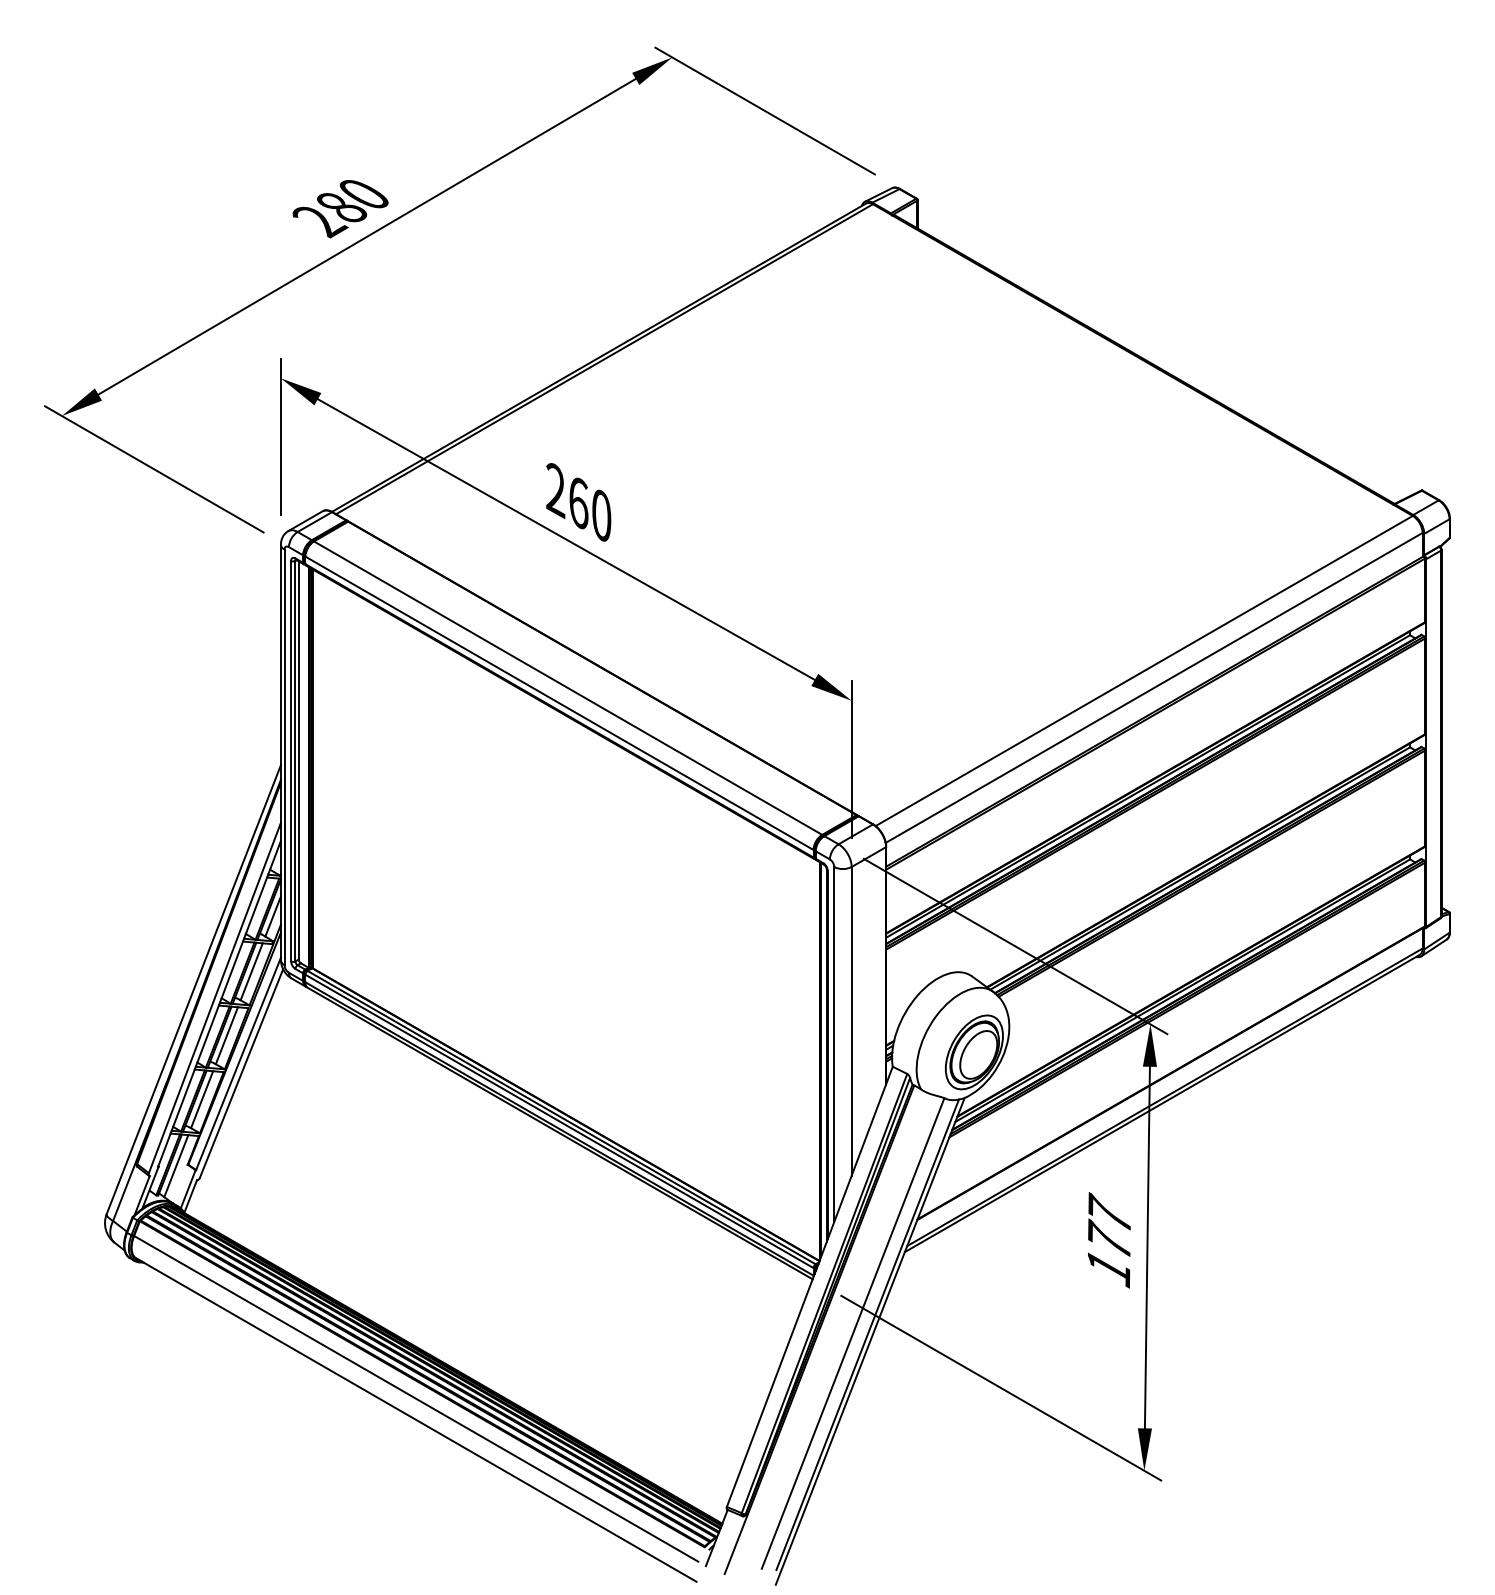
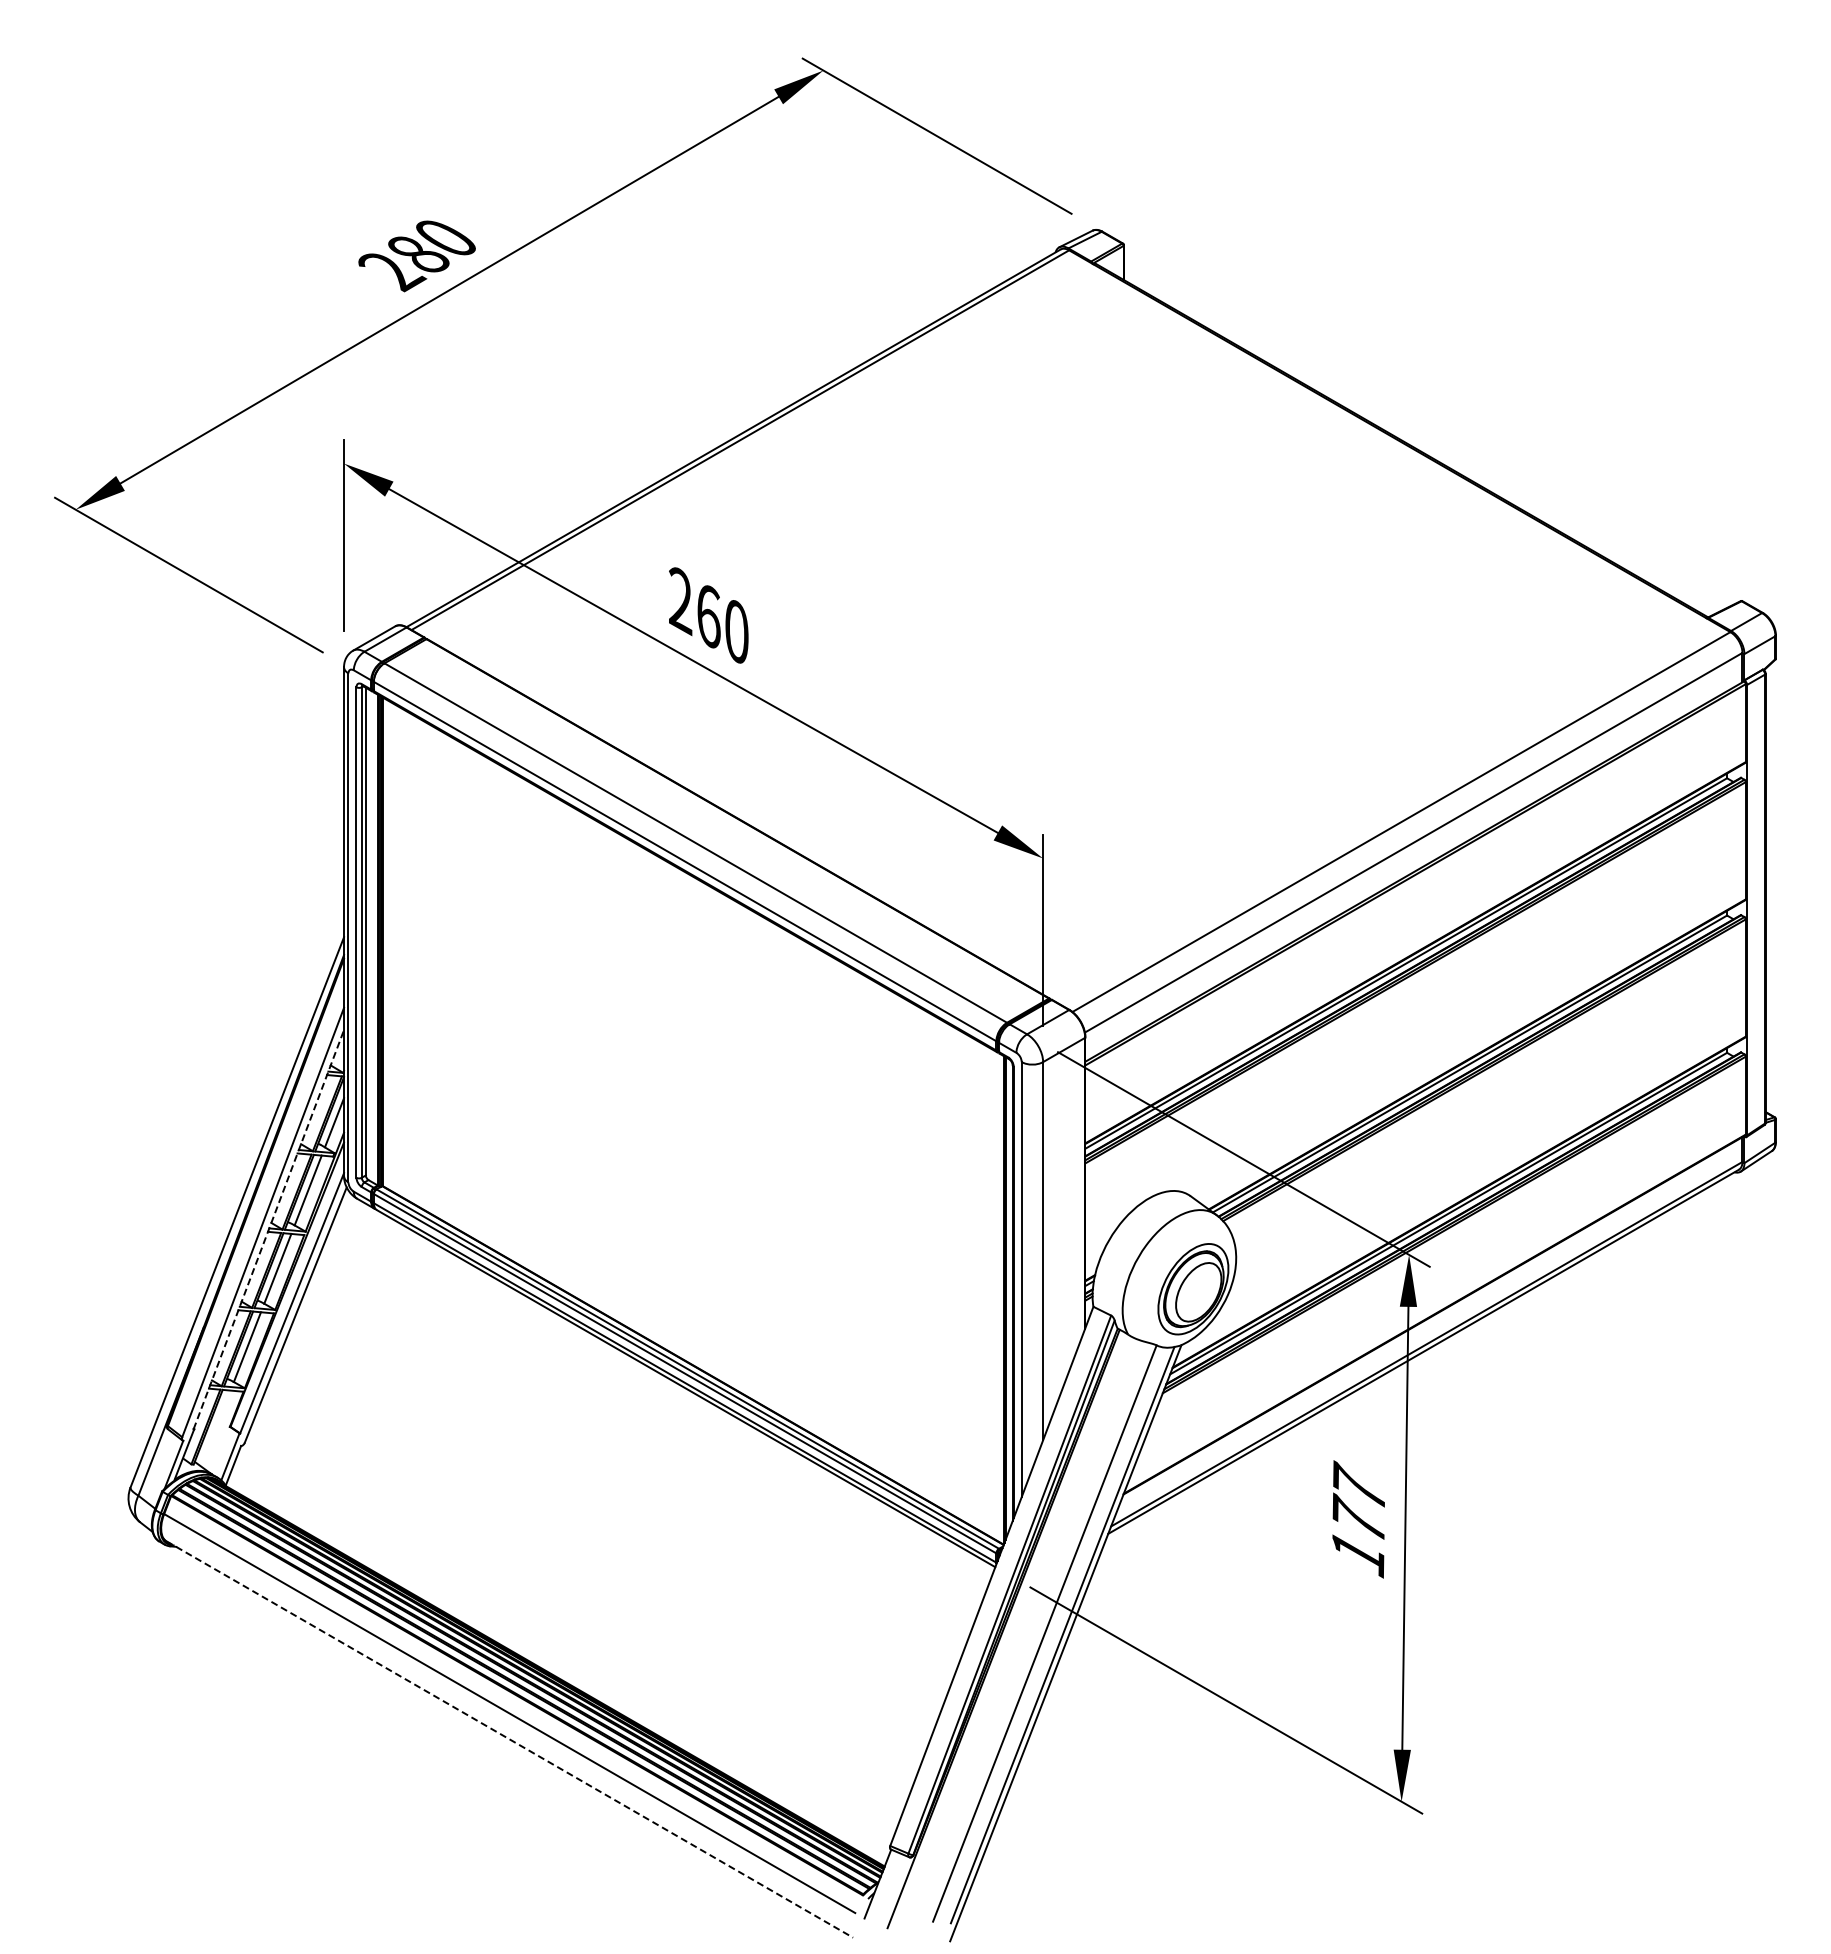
line: (220, 1003) -> (269, 1229), solid -> dashed
line: (176, 1166) -> (215, 1428), removed
line: (416, 1420) -> (510, 1739), solid -> dashed

